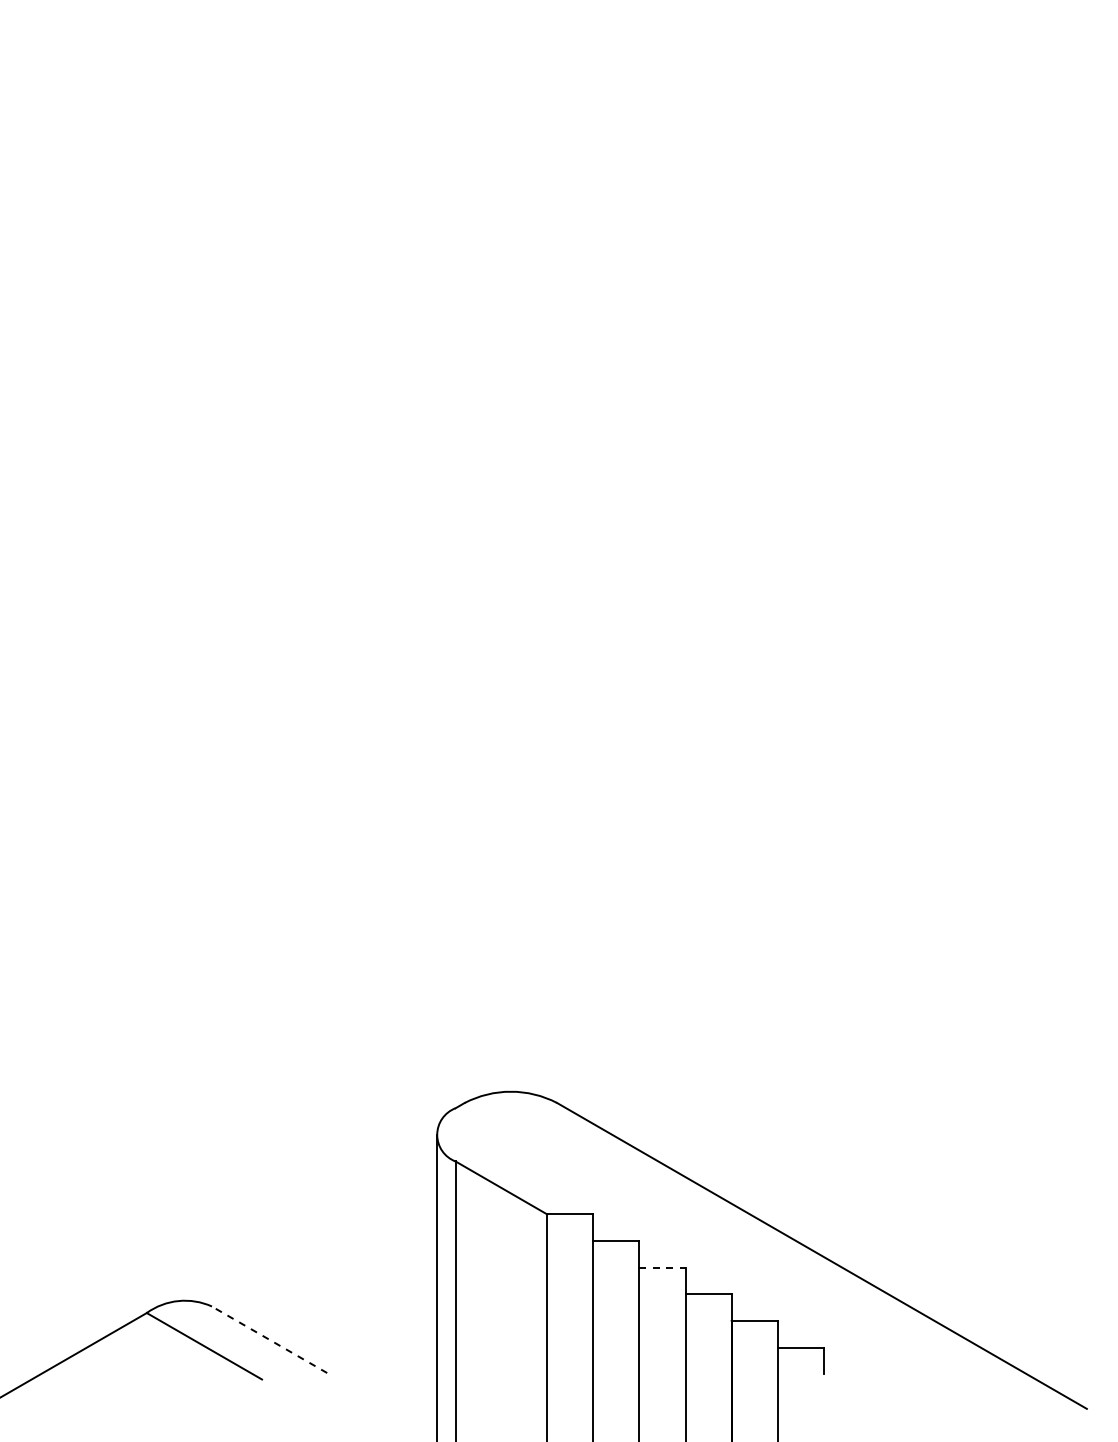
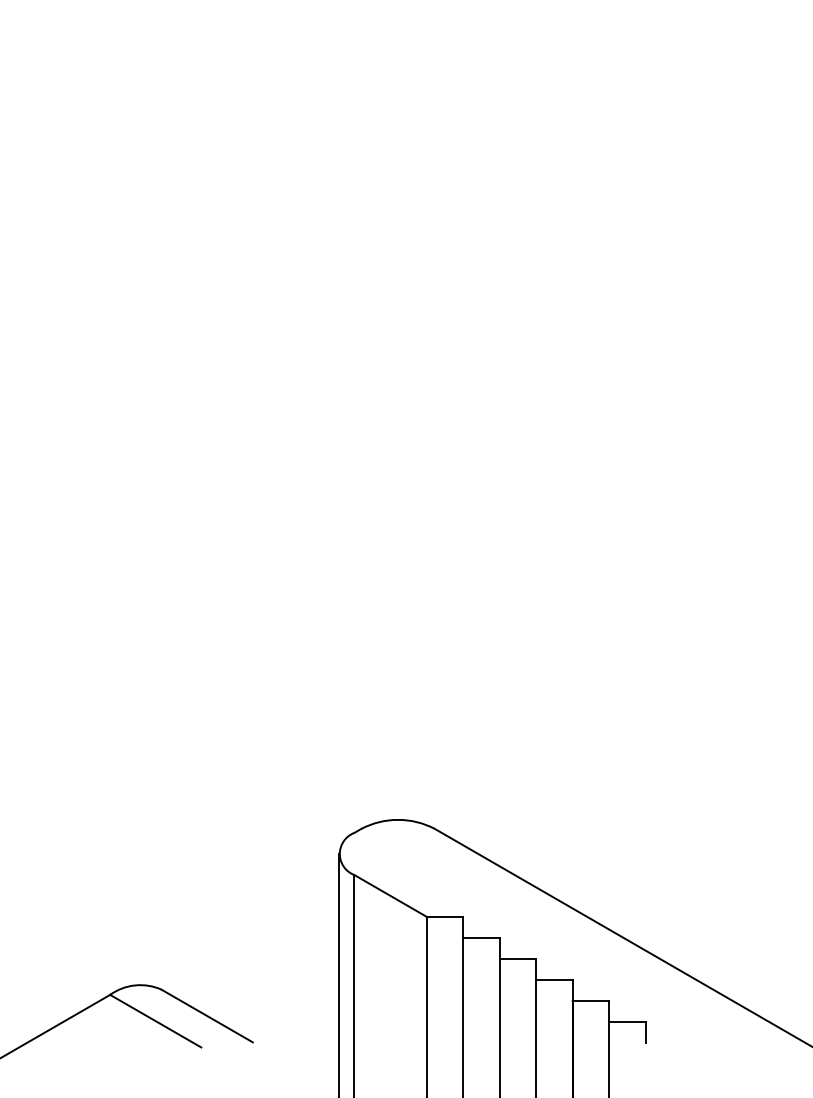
line: (663, 1267) -> (518, 958), dashed -> solid
line: (269, 1339) -> (207, 1015), dashed -> solid

